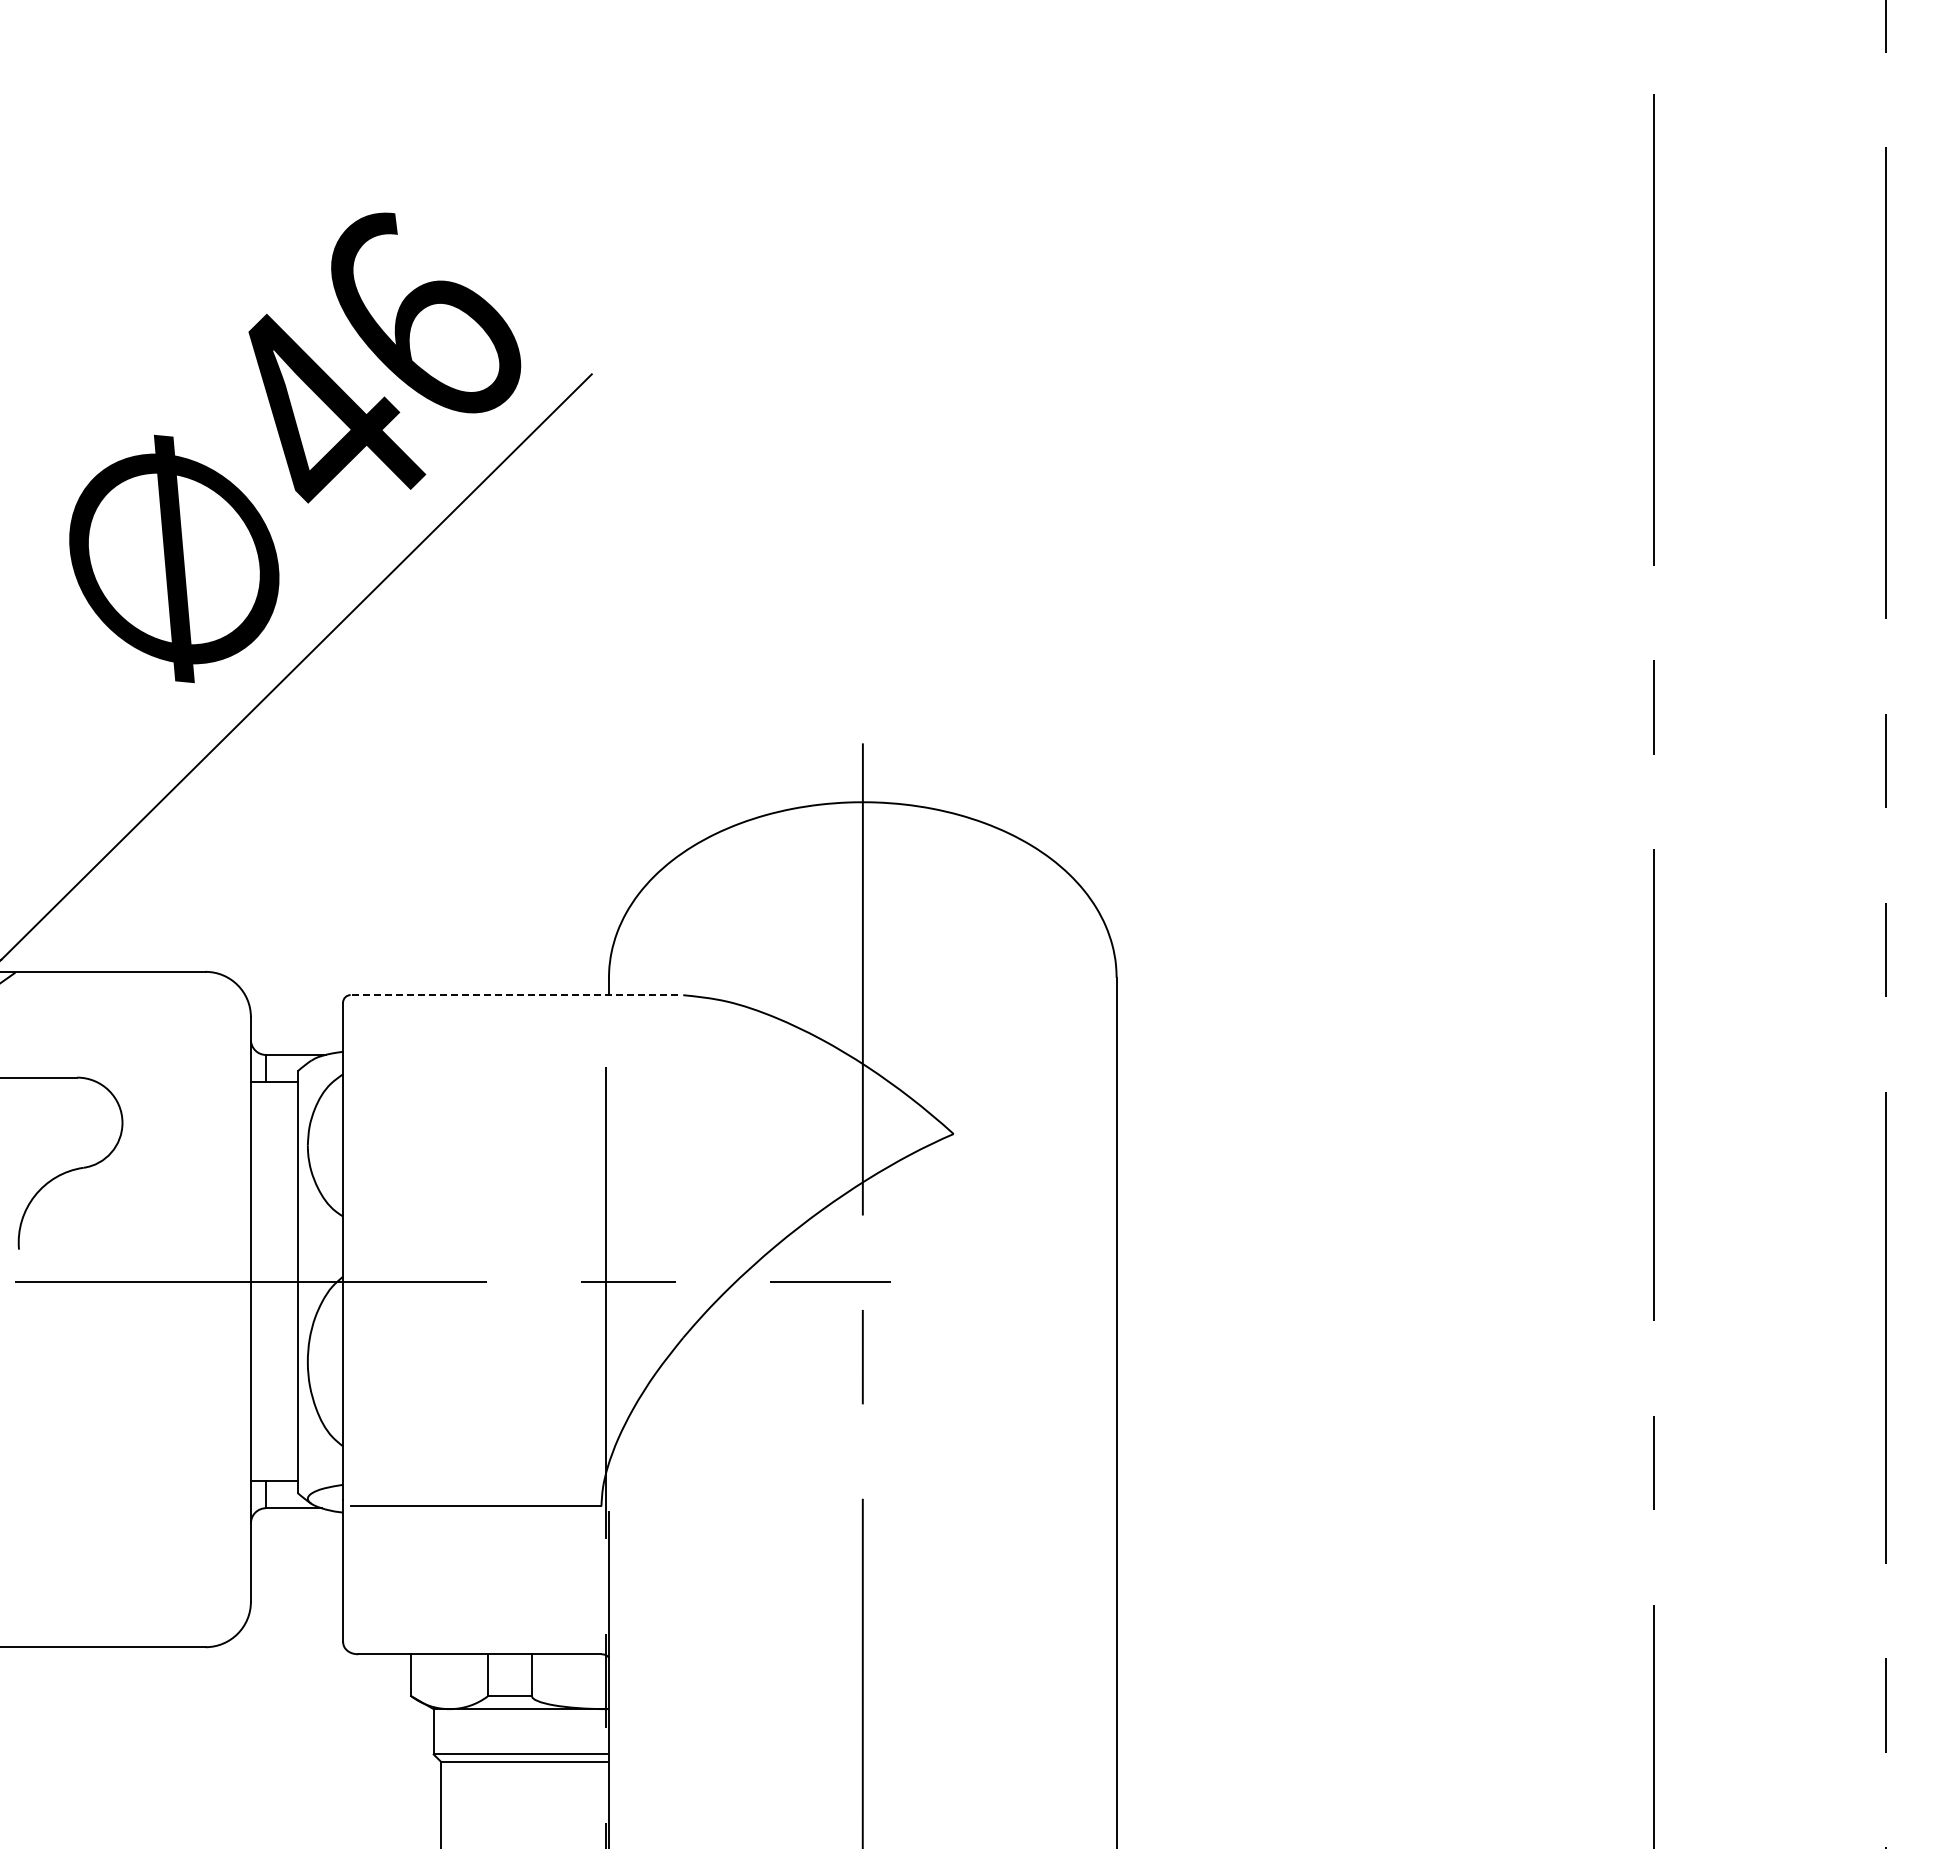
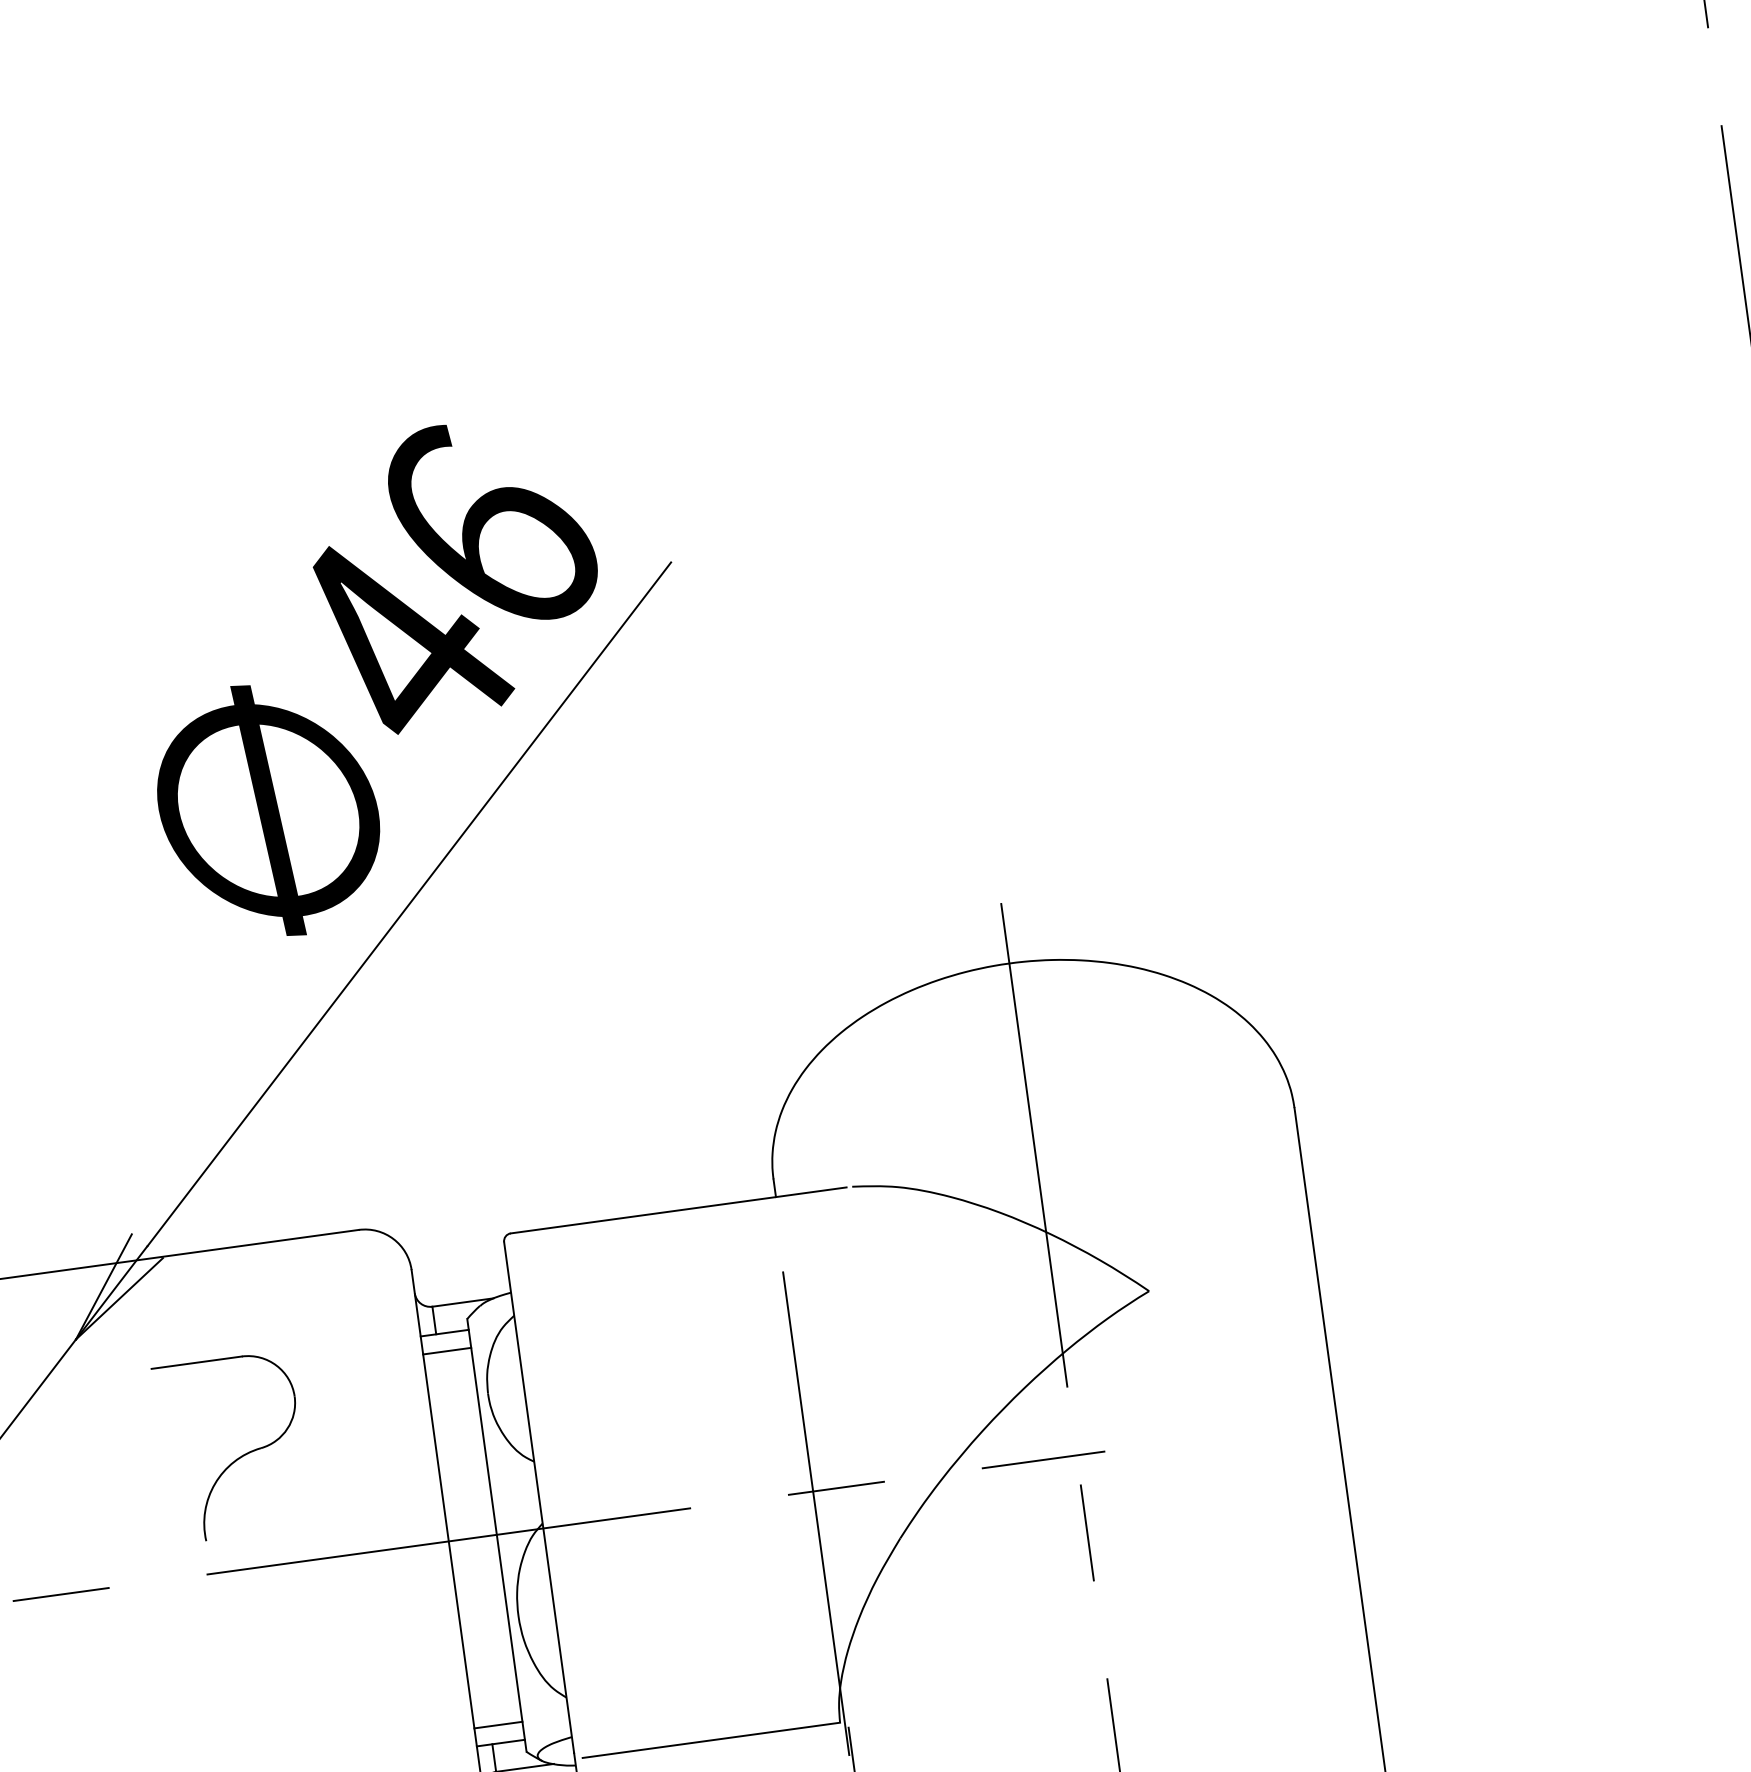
line: (514, 995) -> (679, 1210), dashed -> solid
line: (273, 1099) -> (446, 1351), added
line: (273, 1463) -> (497, 1724), added

